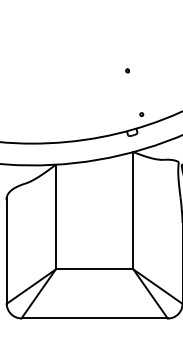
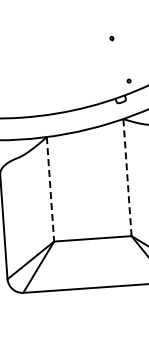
line: (133, 210) -> (127, 177), solid -> dashed
line: (55, 217) -> (50, 189), solid -> dashed

